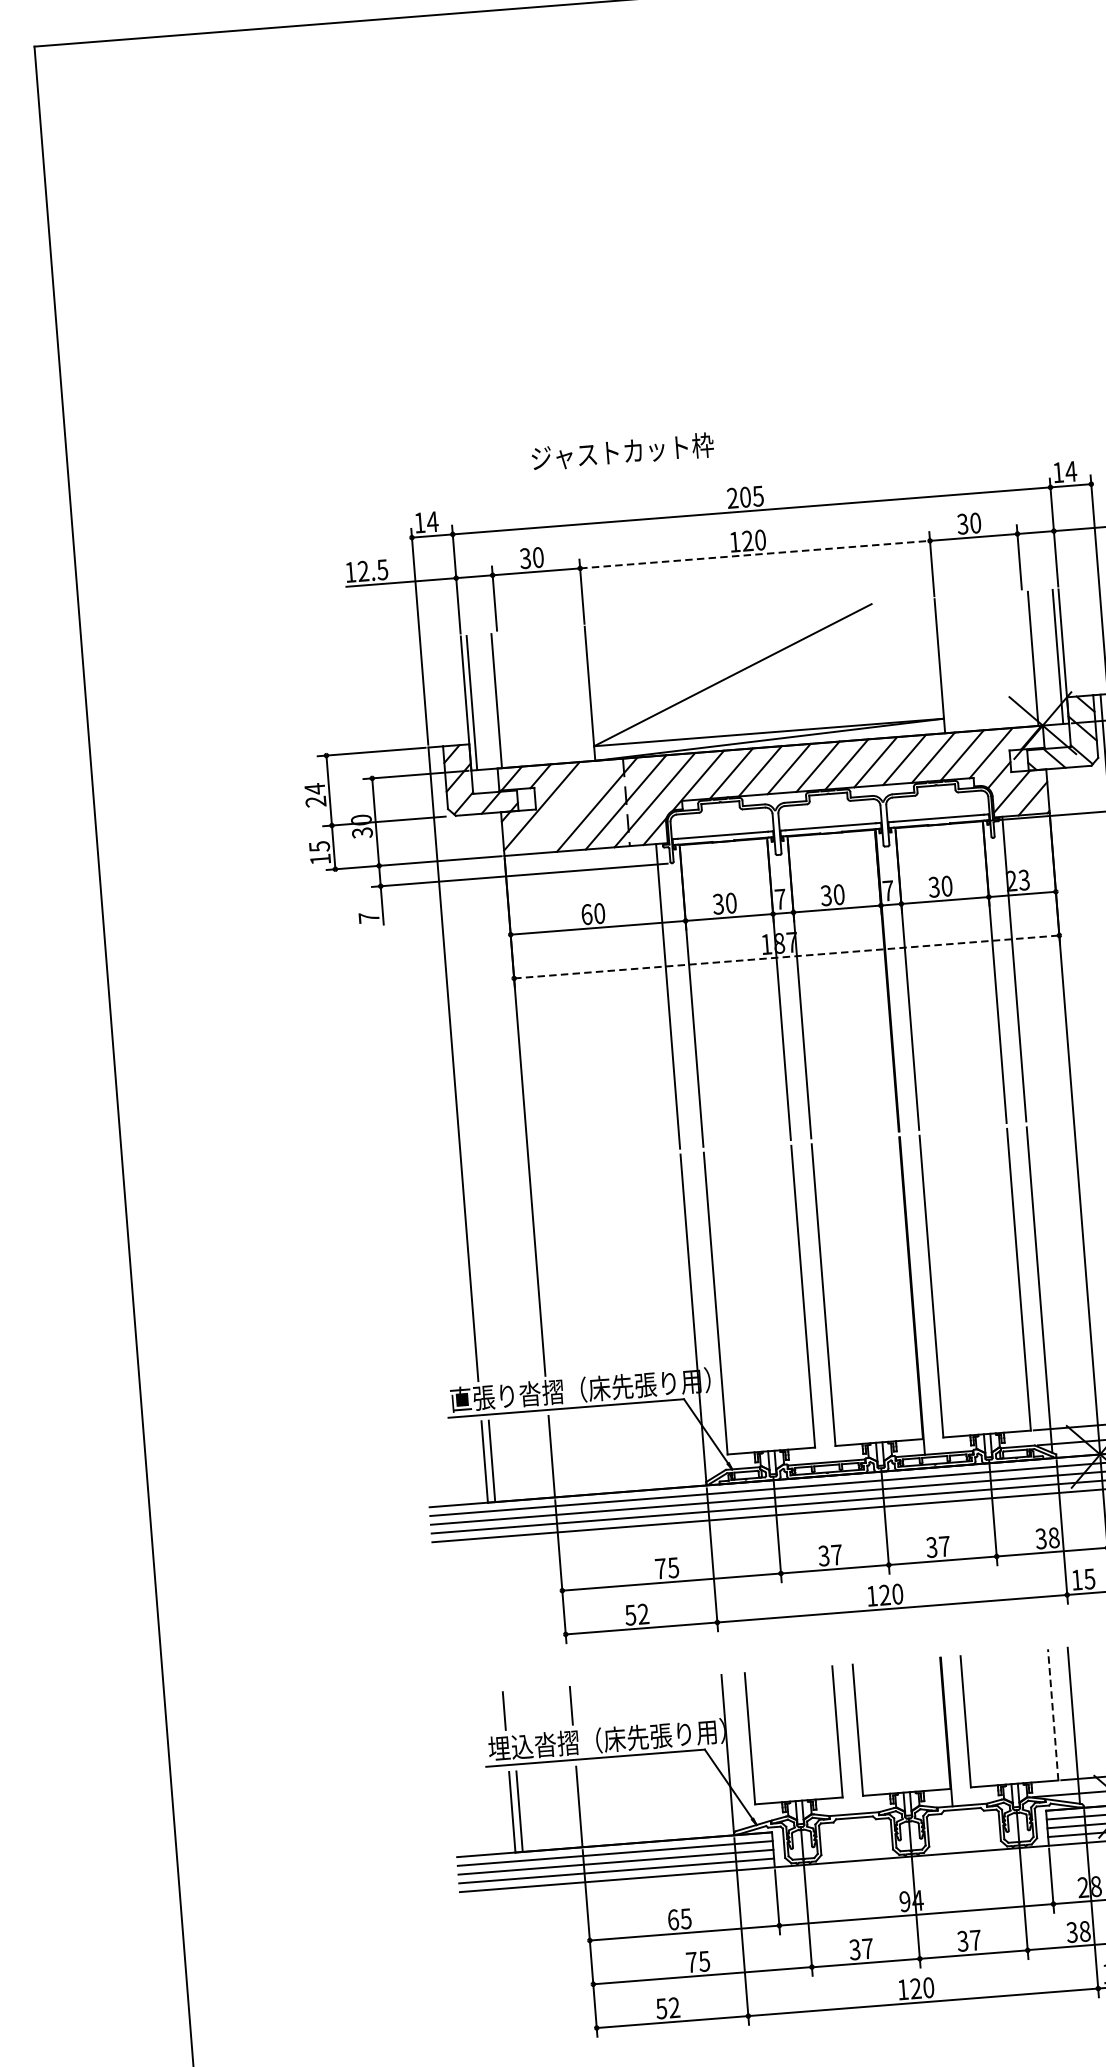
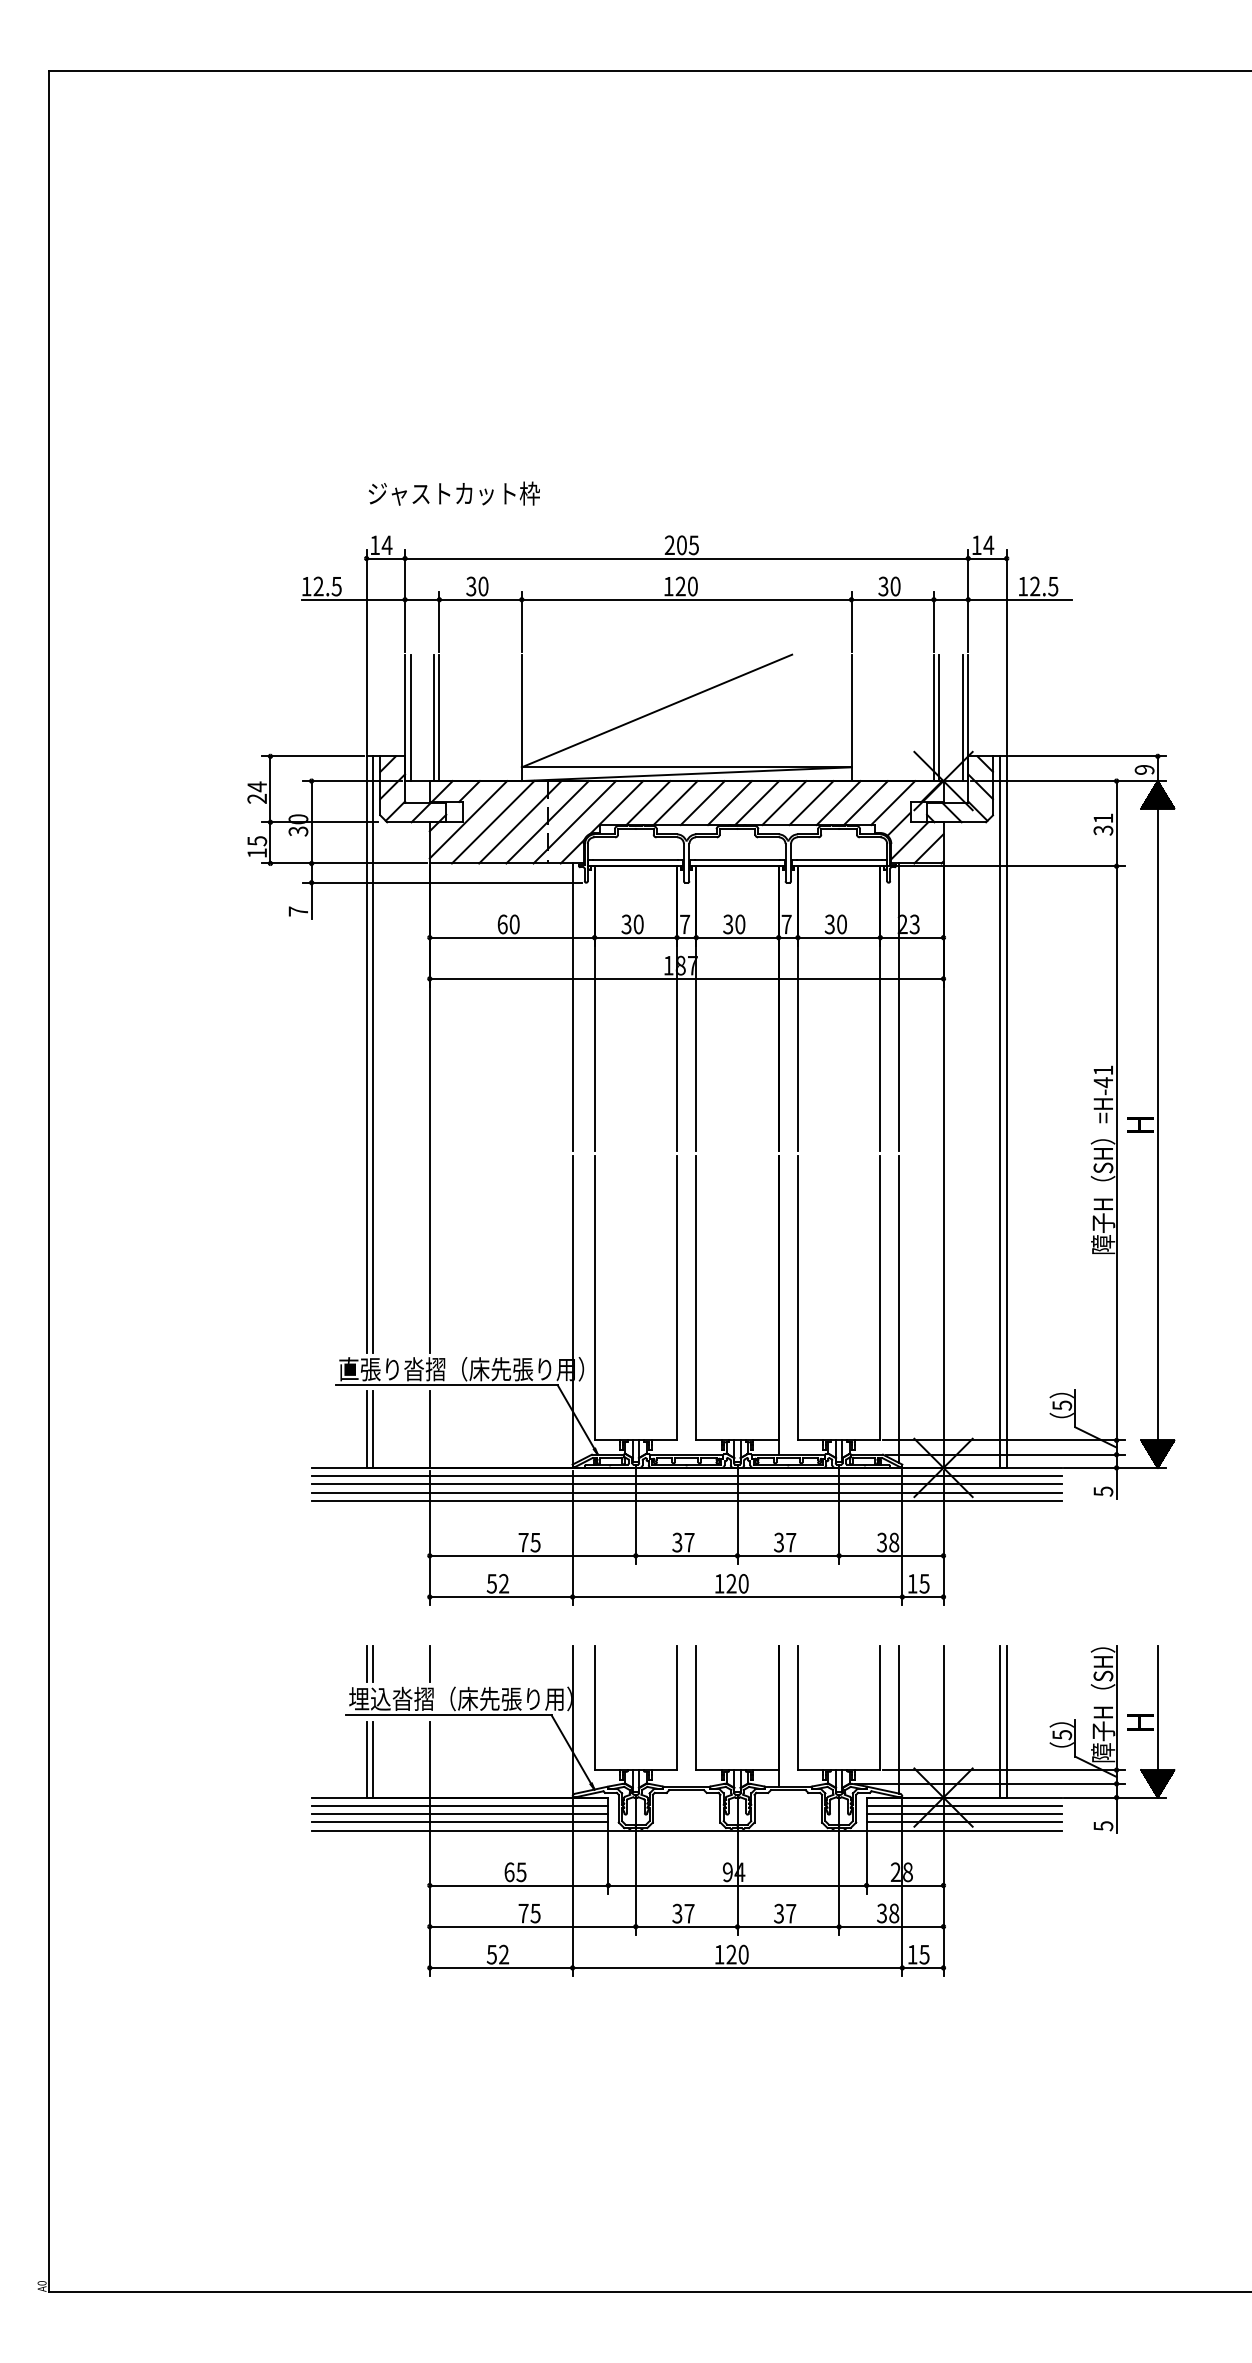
text: (621, 451) -> (453, 493), moved
line: (754, 554) -> (686, 599), dashed -> solid
line: (1026, 658) -> (933, 717), added
line: (502, 700) -> (439, 717), added
line: (567, 807) -> (492, 822), added
line: (786, 956) -> (686, 978), dashed -> solid
line: (460, 1063) -> (373, 1054), added
line: (511, 1710) -> (373, 1664), added
line: (1053, 1715) -> (880, 1708), dashed -> solid

